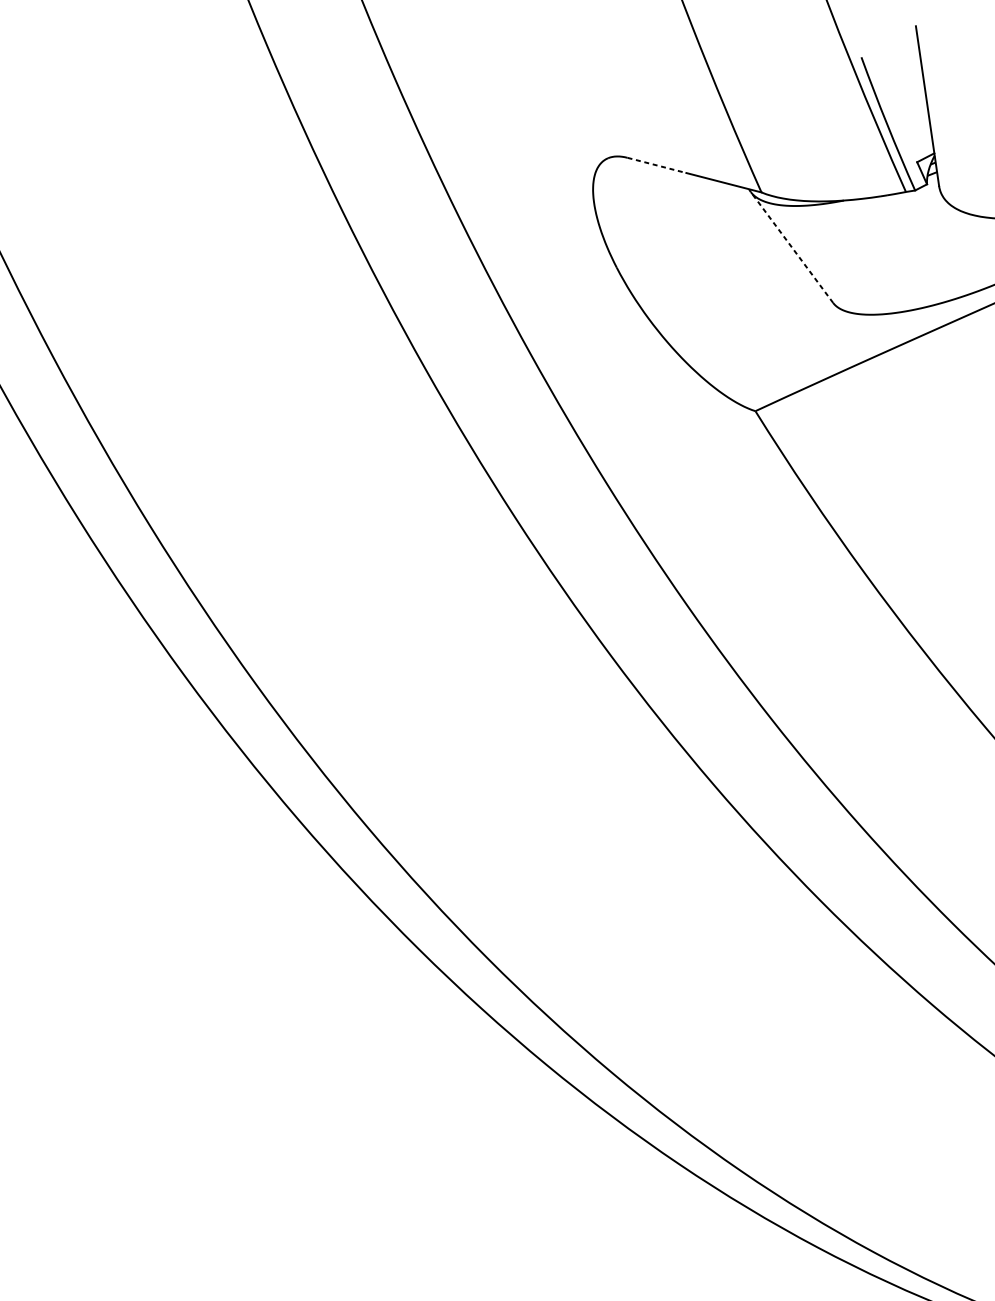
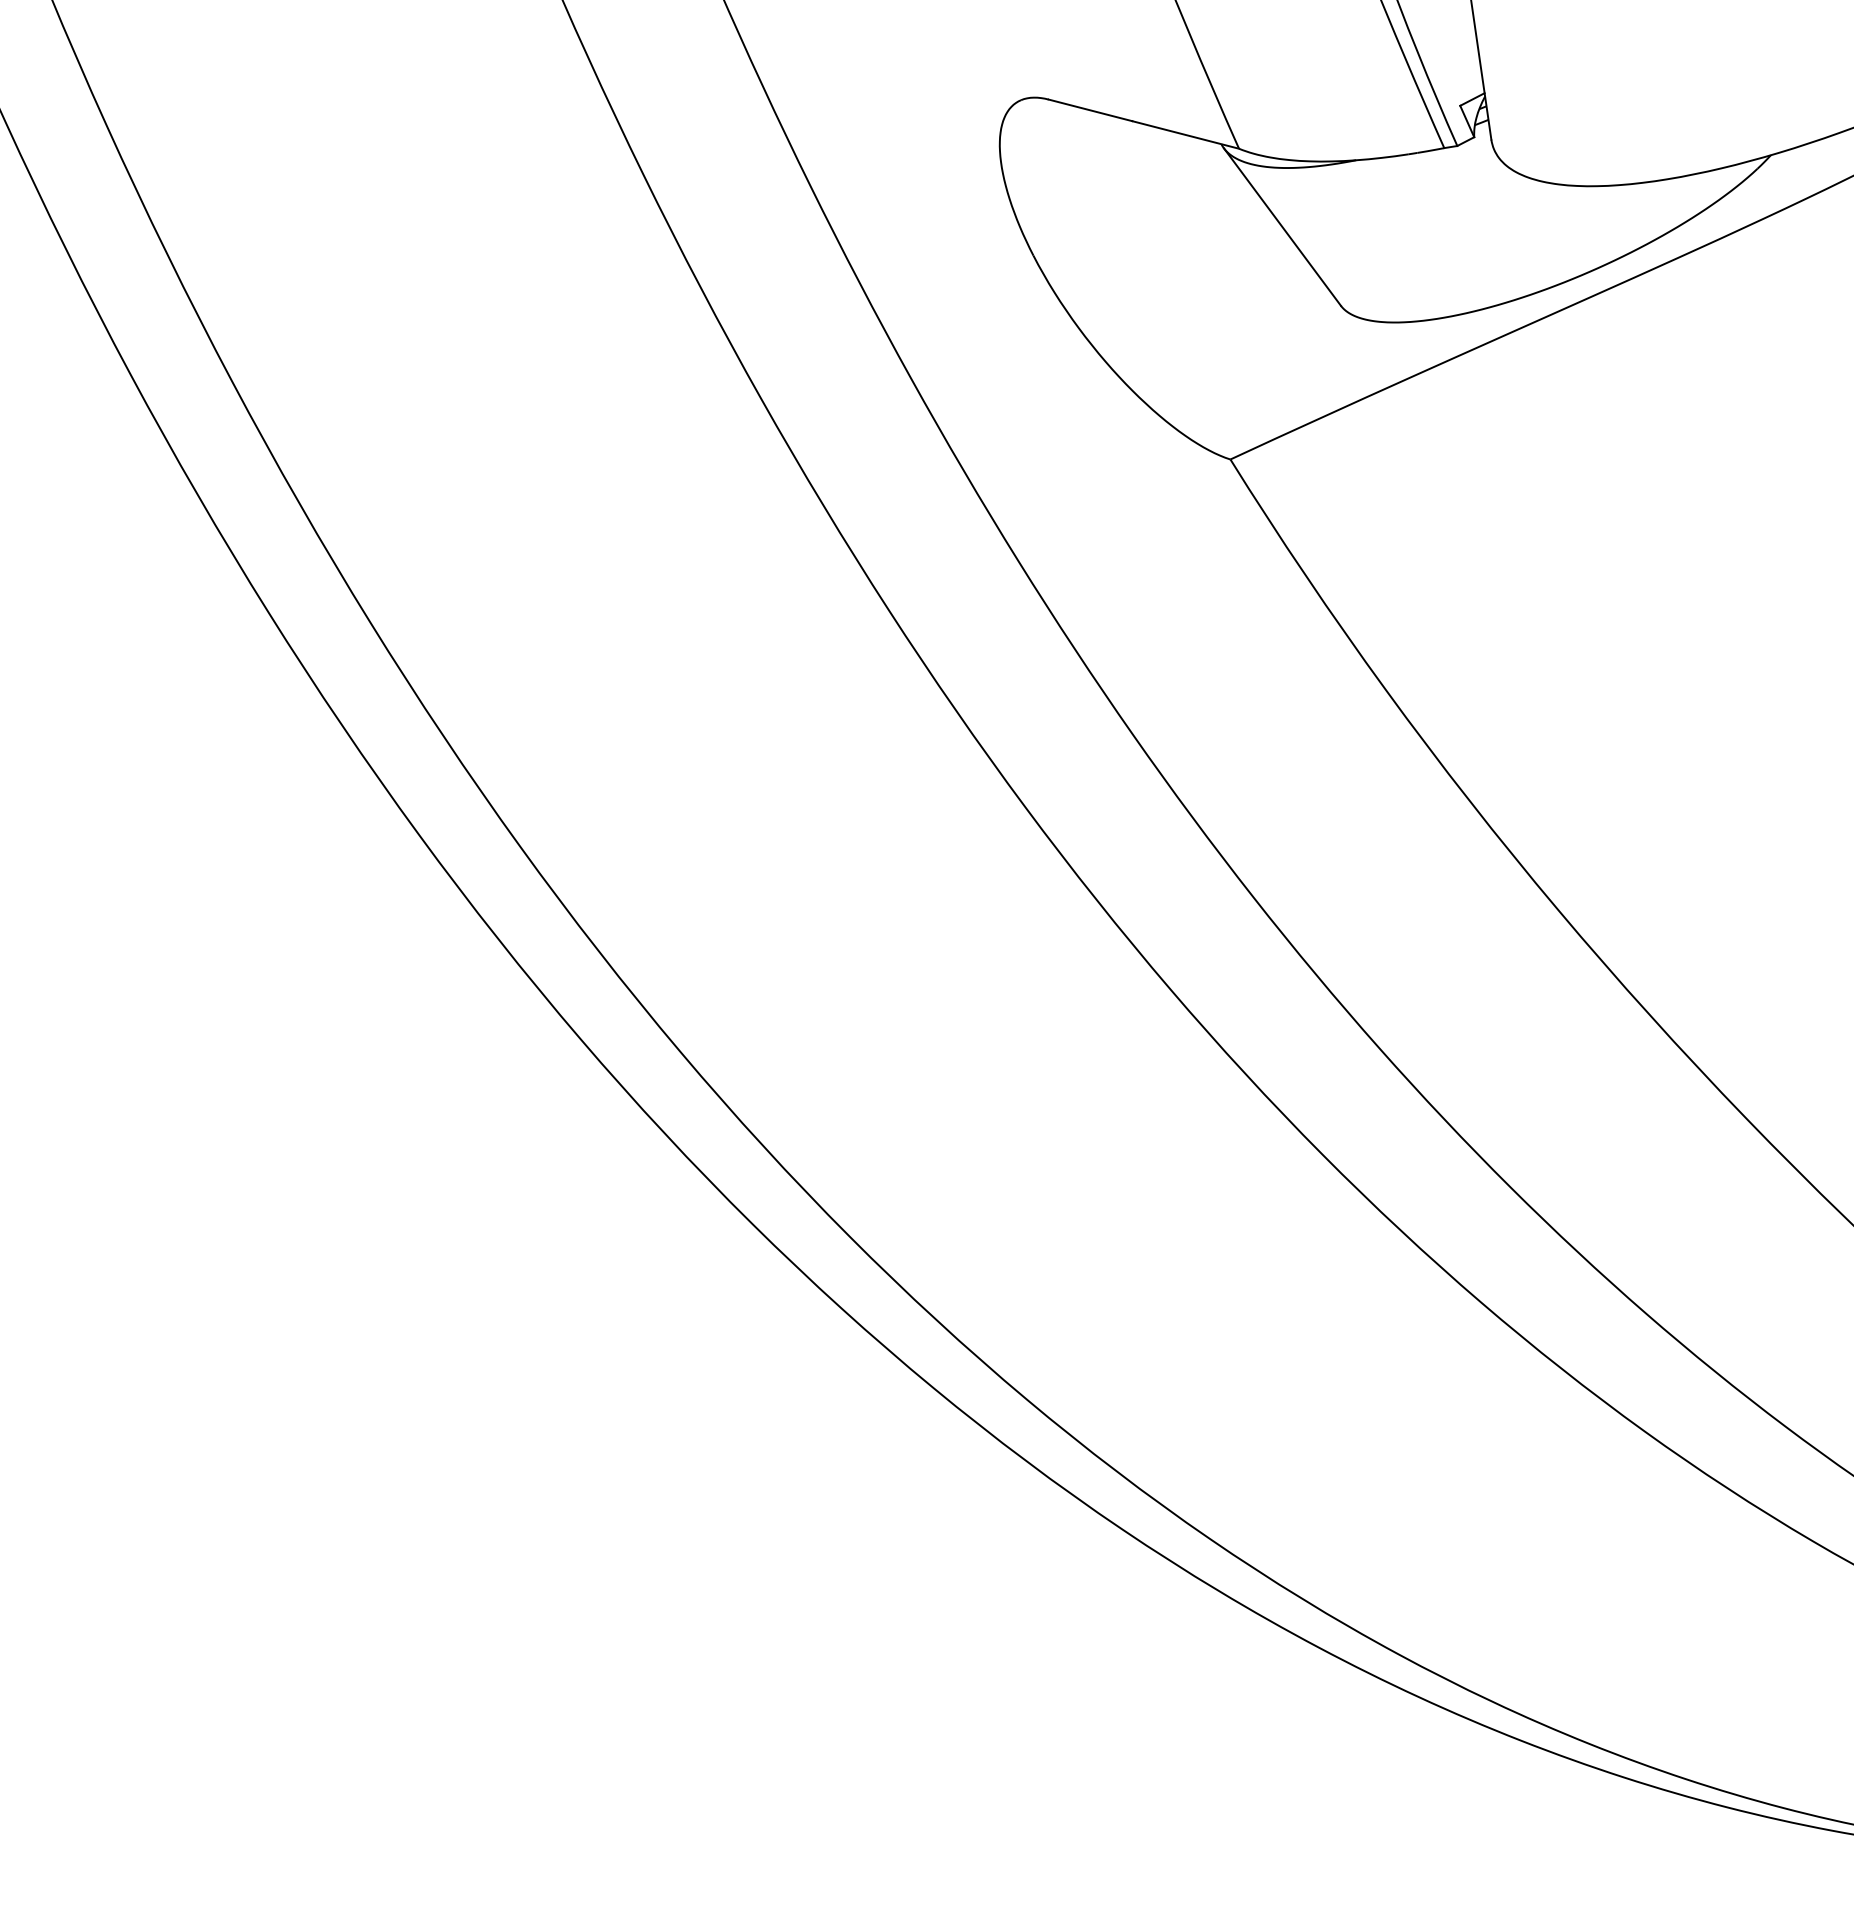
line: (657, 165) -> (1091, 110), dashed -> solid
line: (792, 247) -> (1282, 226), dashed -> solid

